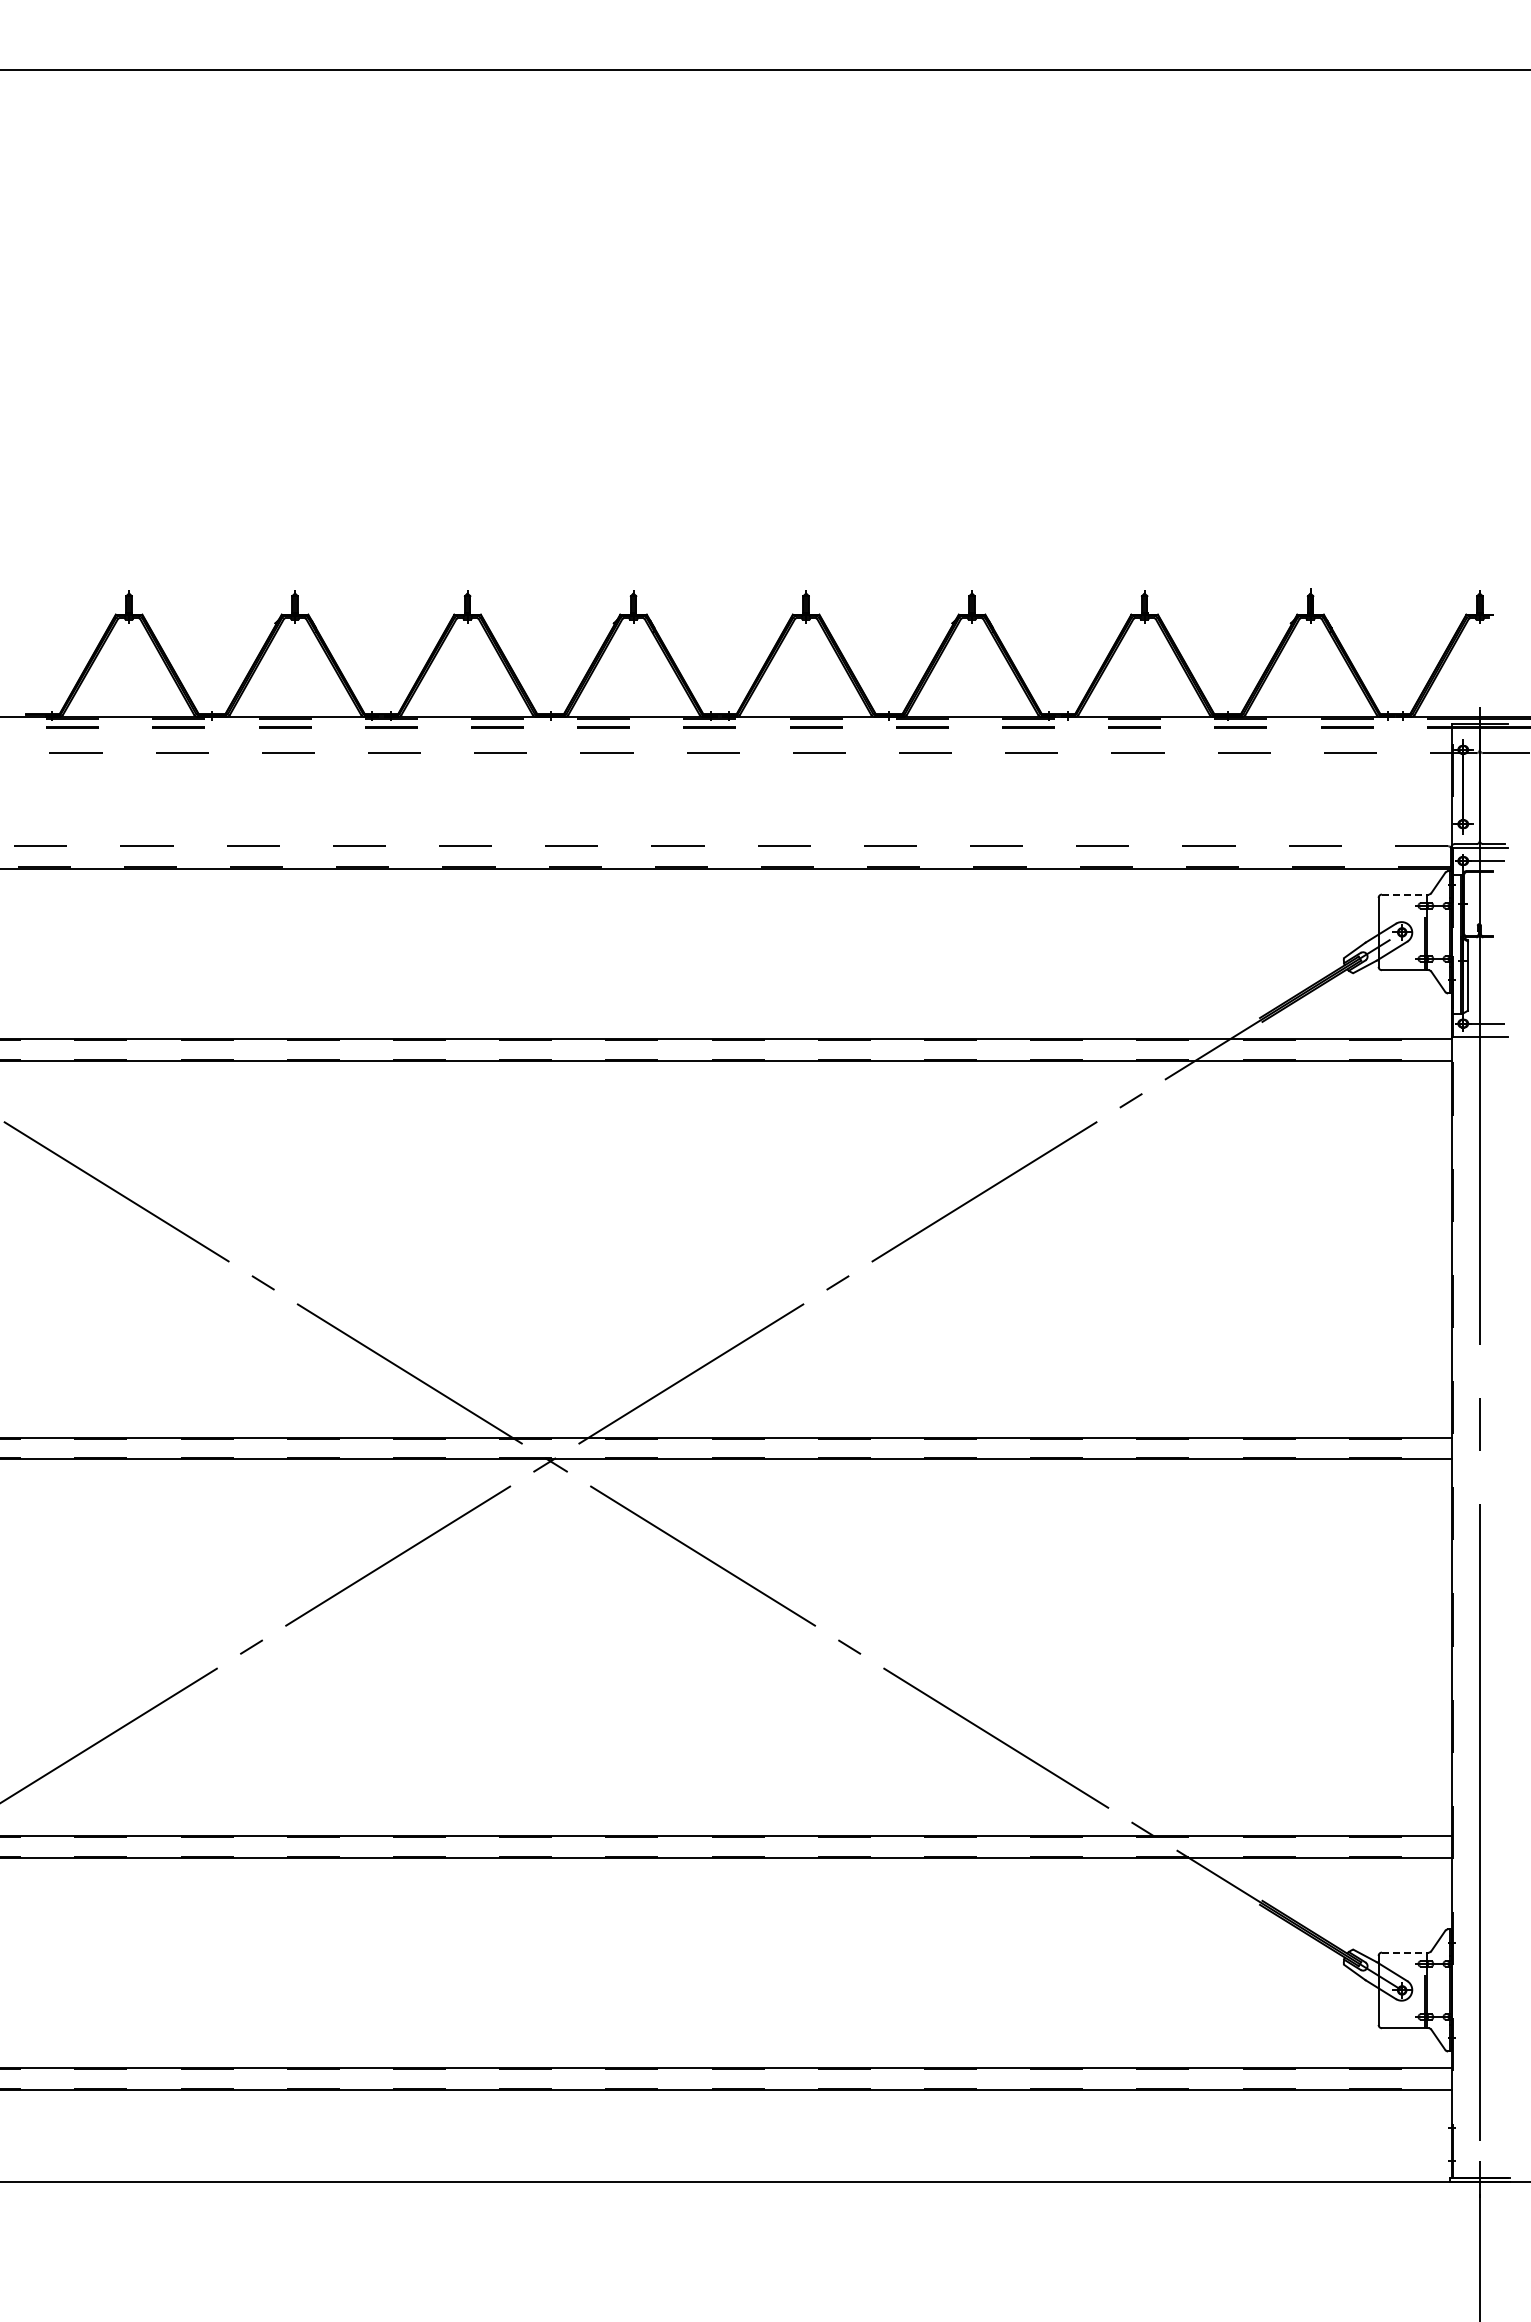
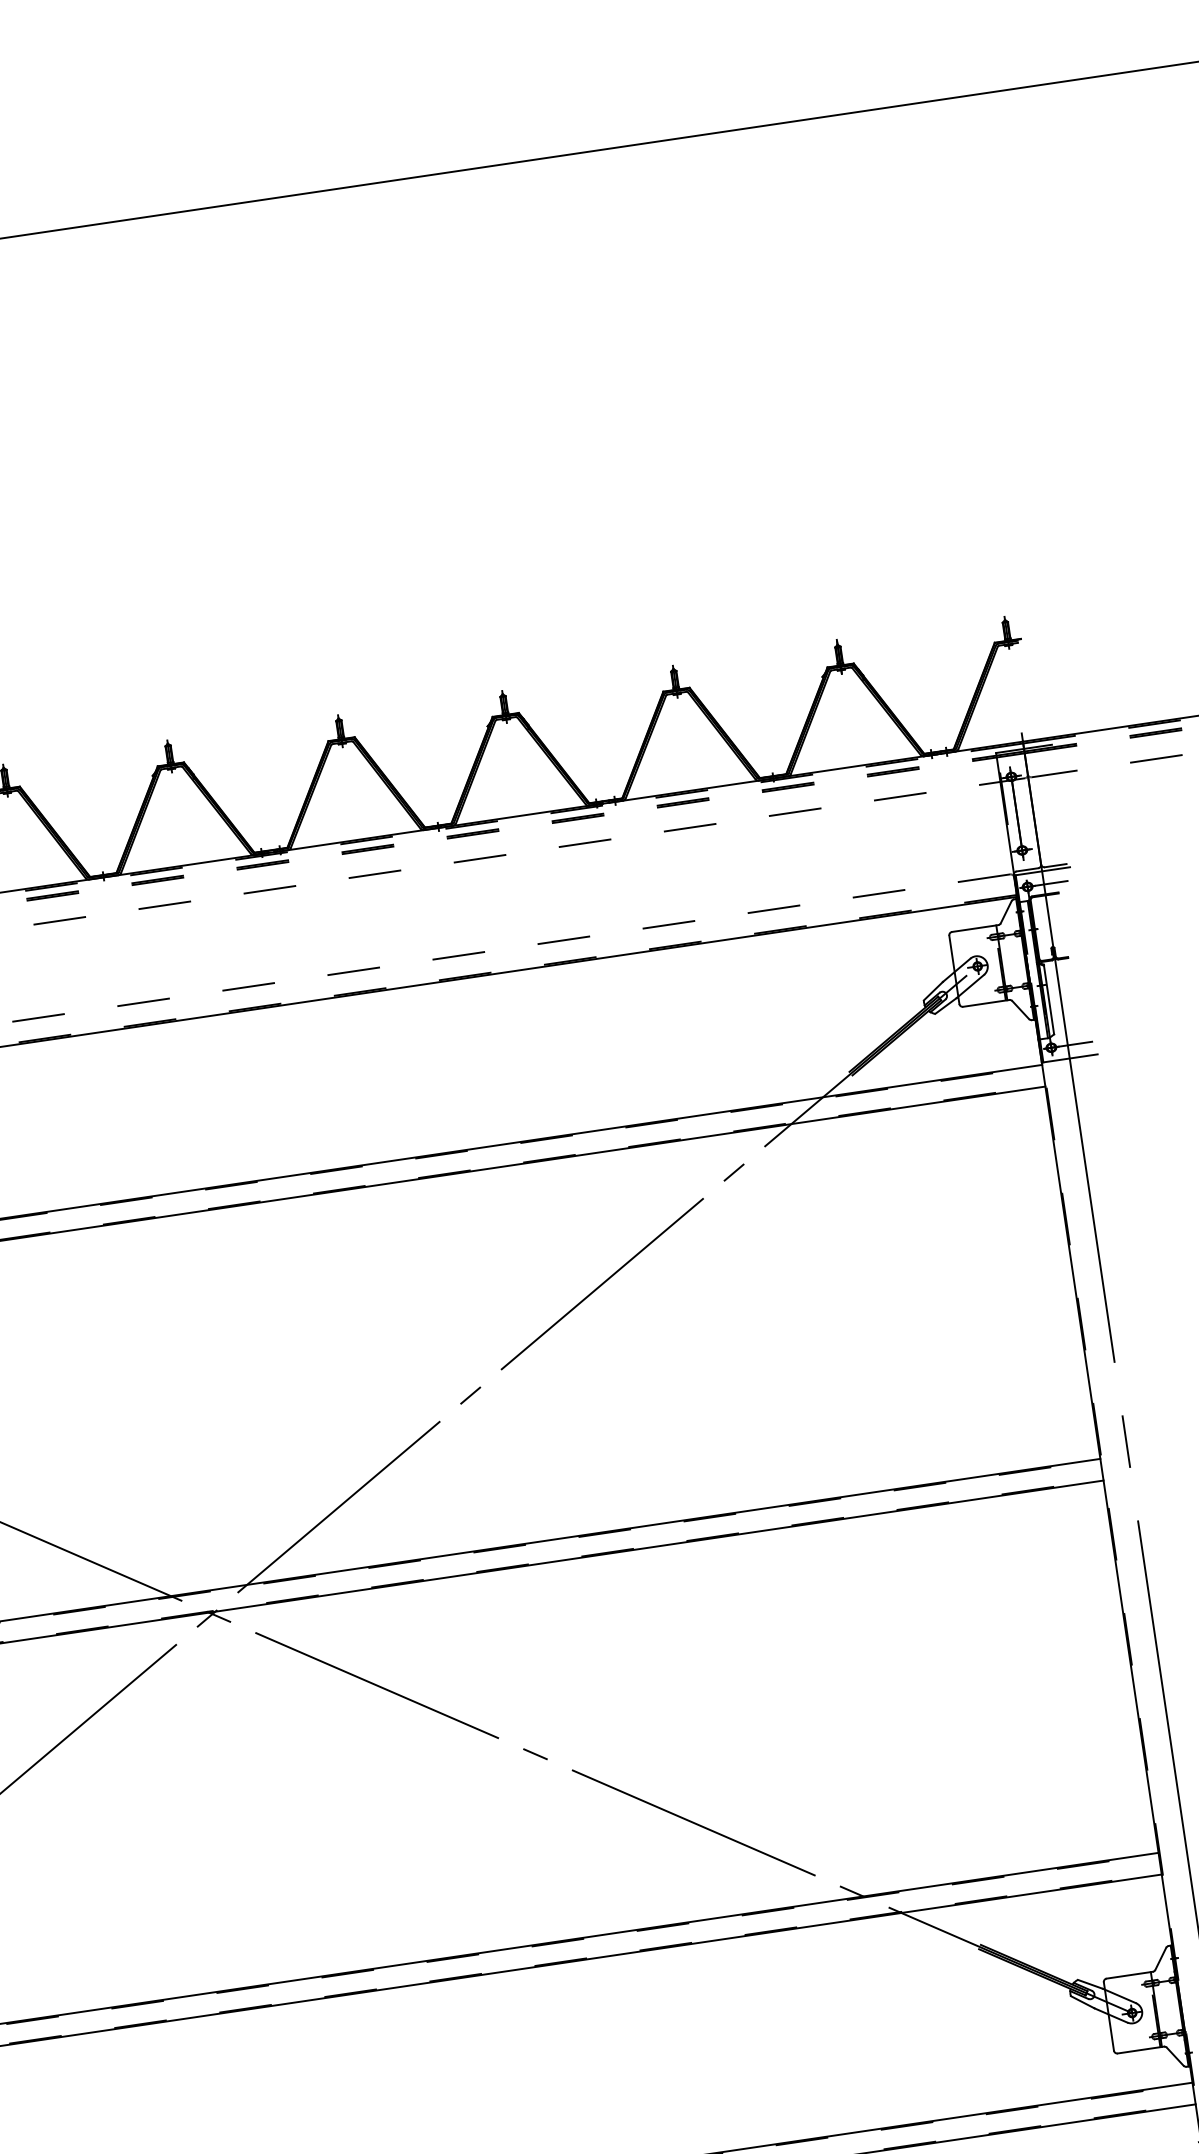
line: (1405, 894) -> (975, 928), dashed -> solid
line: (1405, 1952) -> (1129, 1975), dashed -> solid

